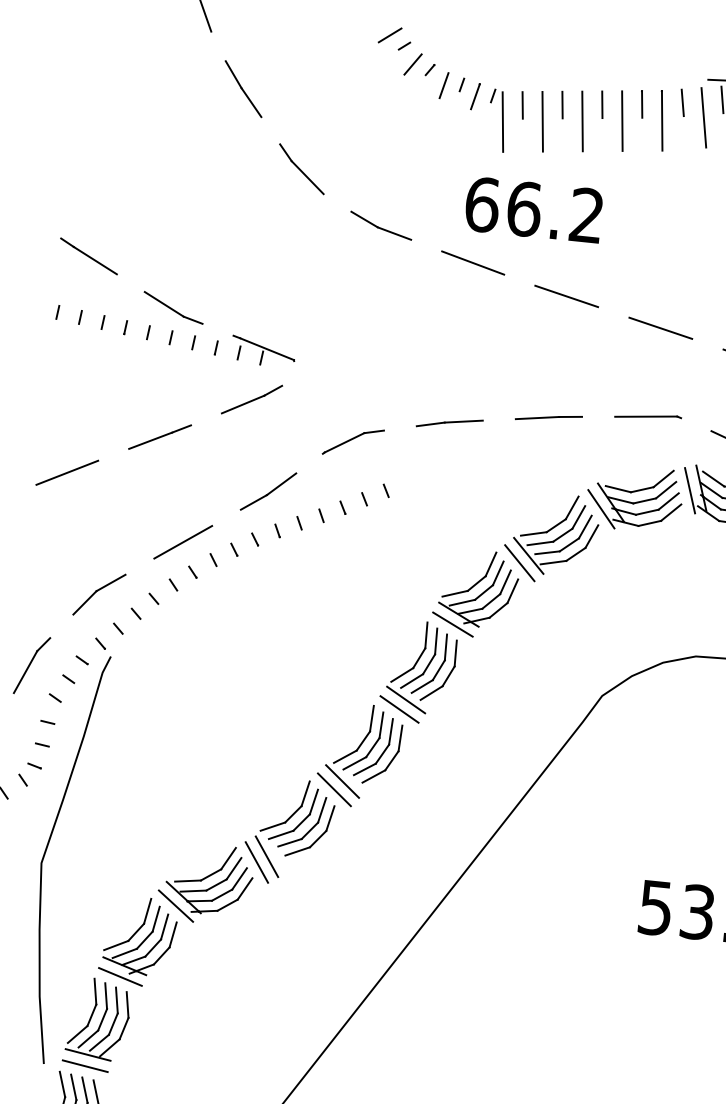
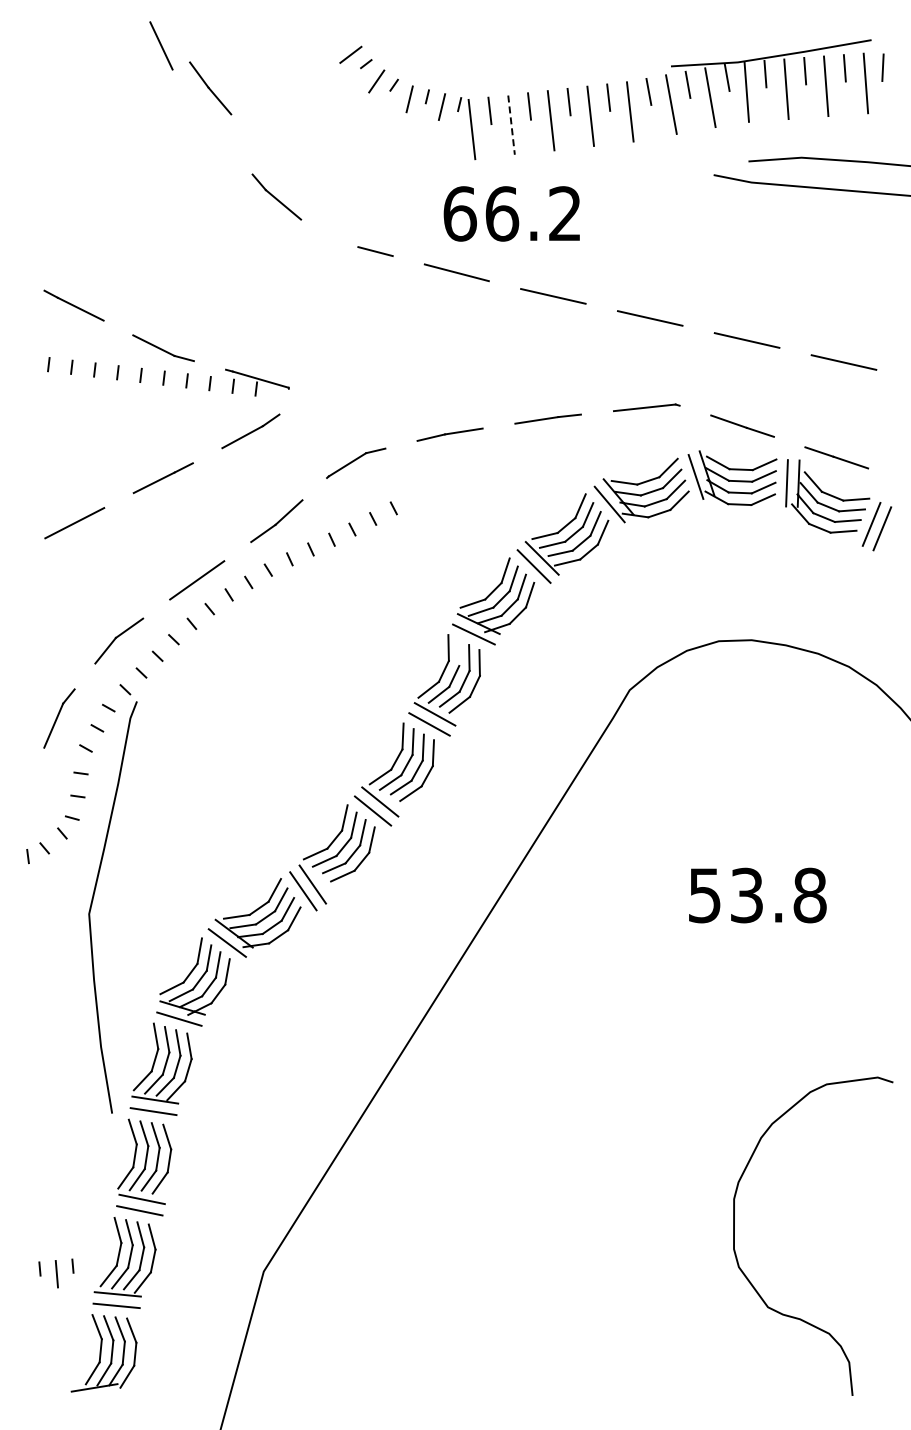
part: (243, 89) -> (210, 88), moved
line: (542, 122) -> (511, 125), solid -> dashed
line: (364, 219) -> (344, 240), removed
line: (435, 640) -> (458, 652), removed

